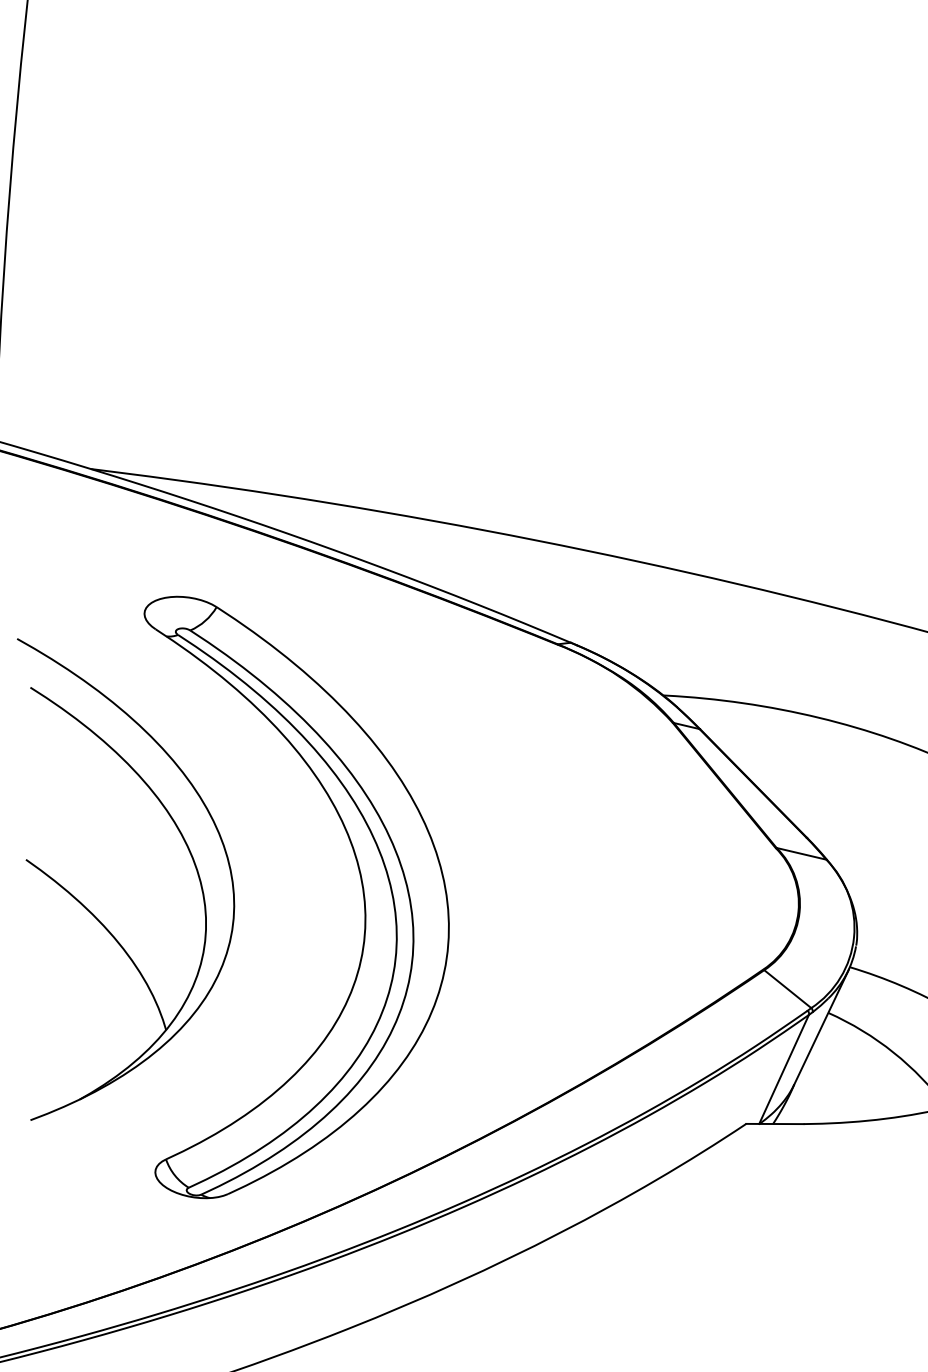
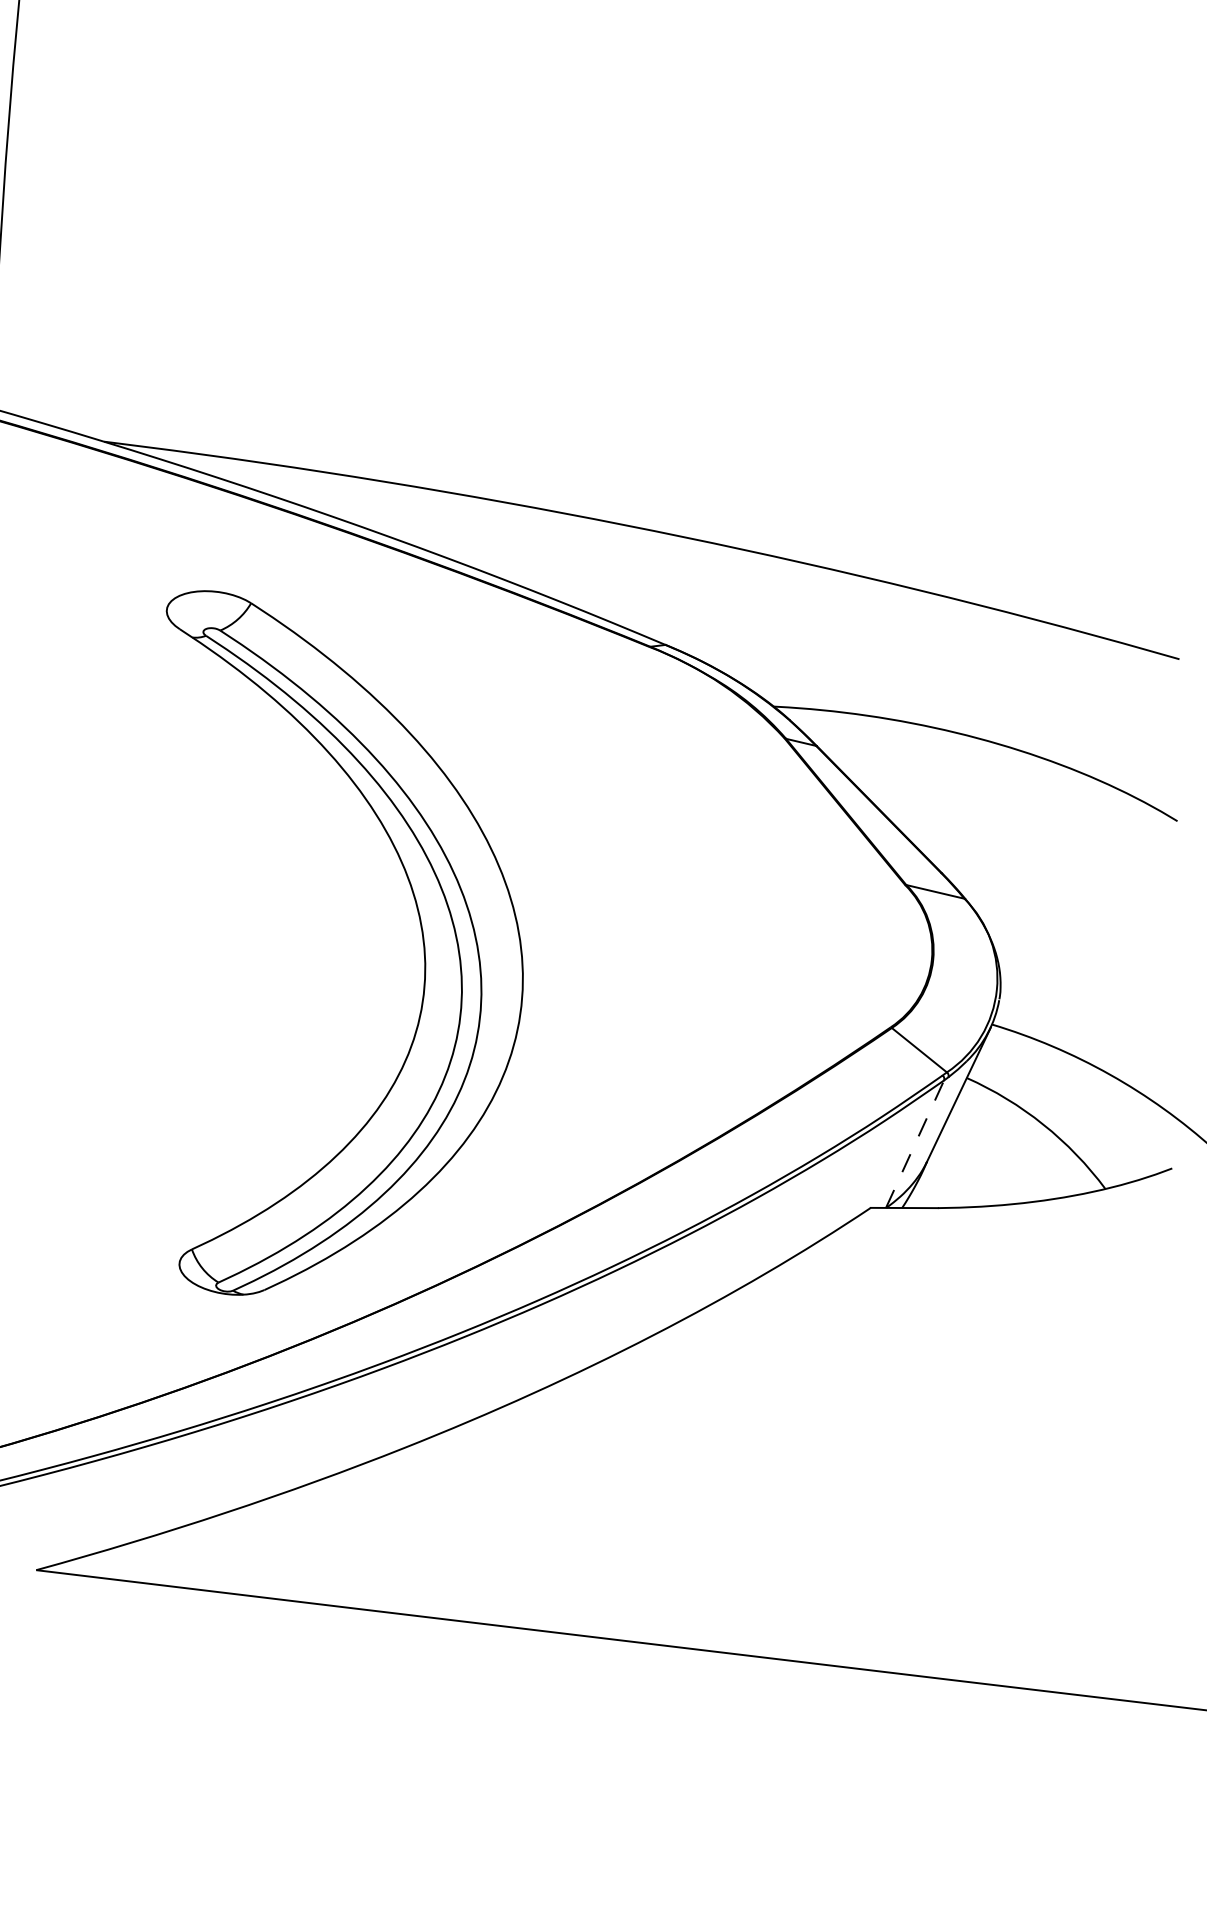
part: (92, 912) -> (105, 960), removed
line: (784, 1068) -> (915, 1143), solid -> dashed

